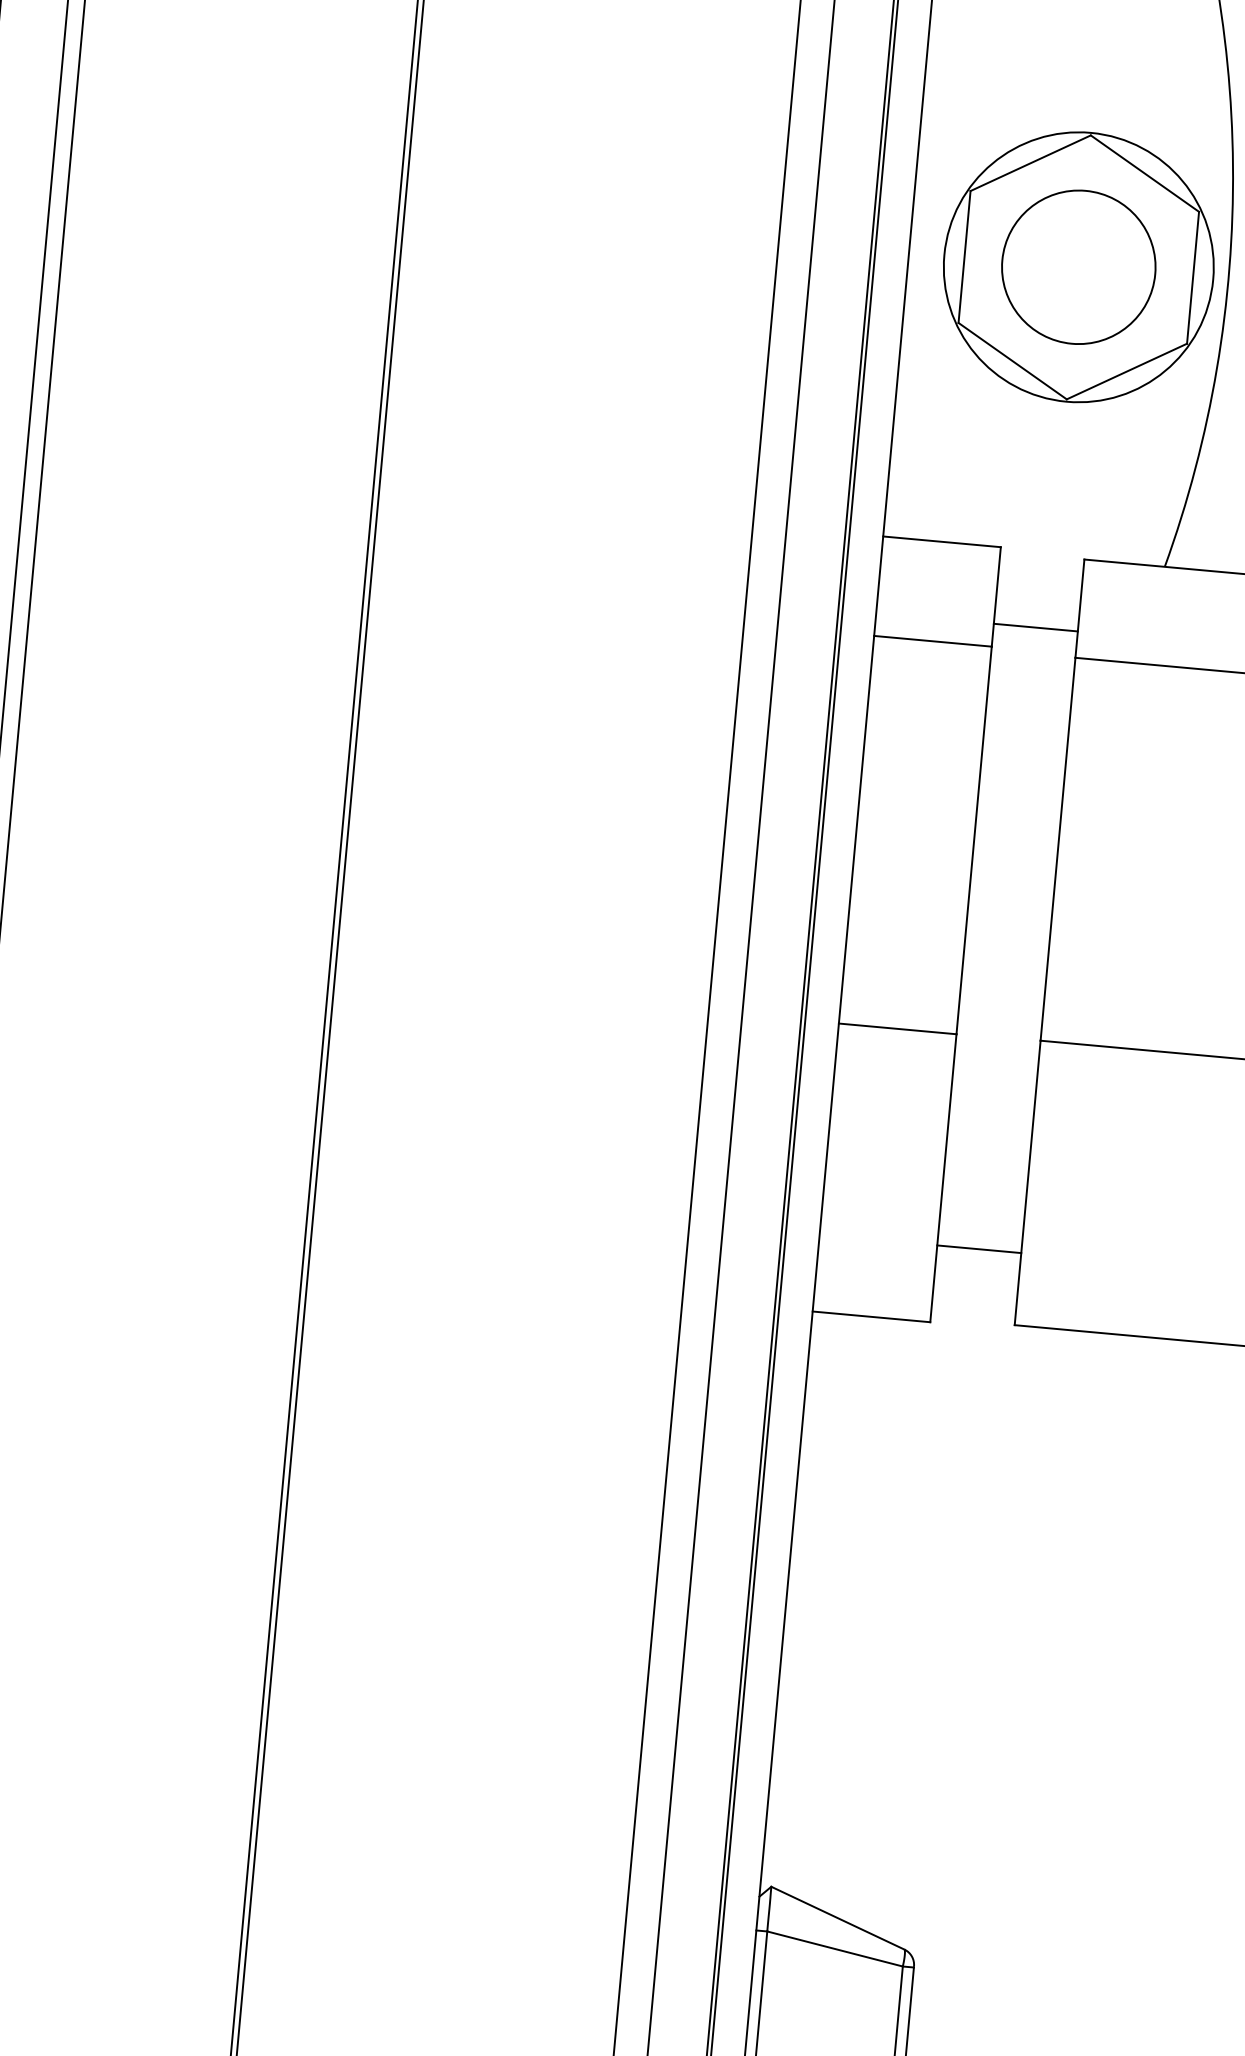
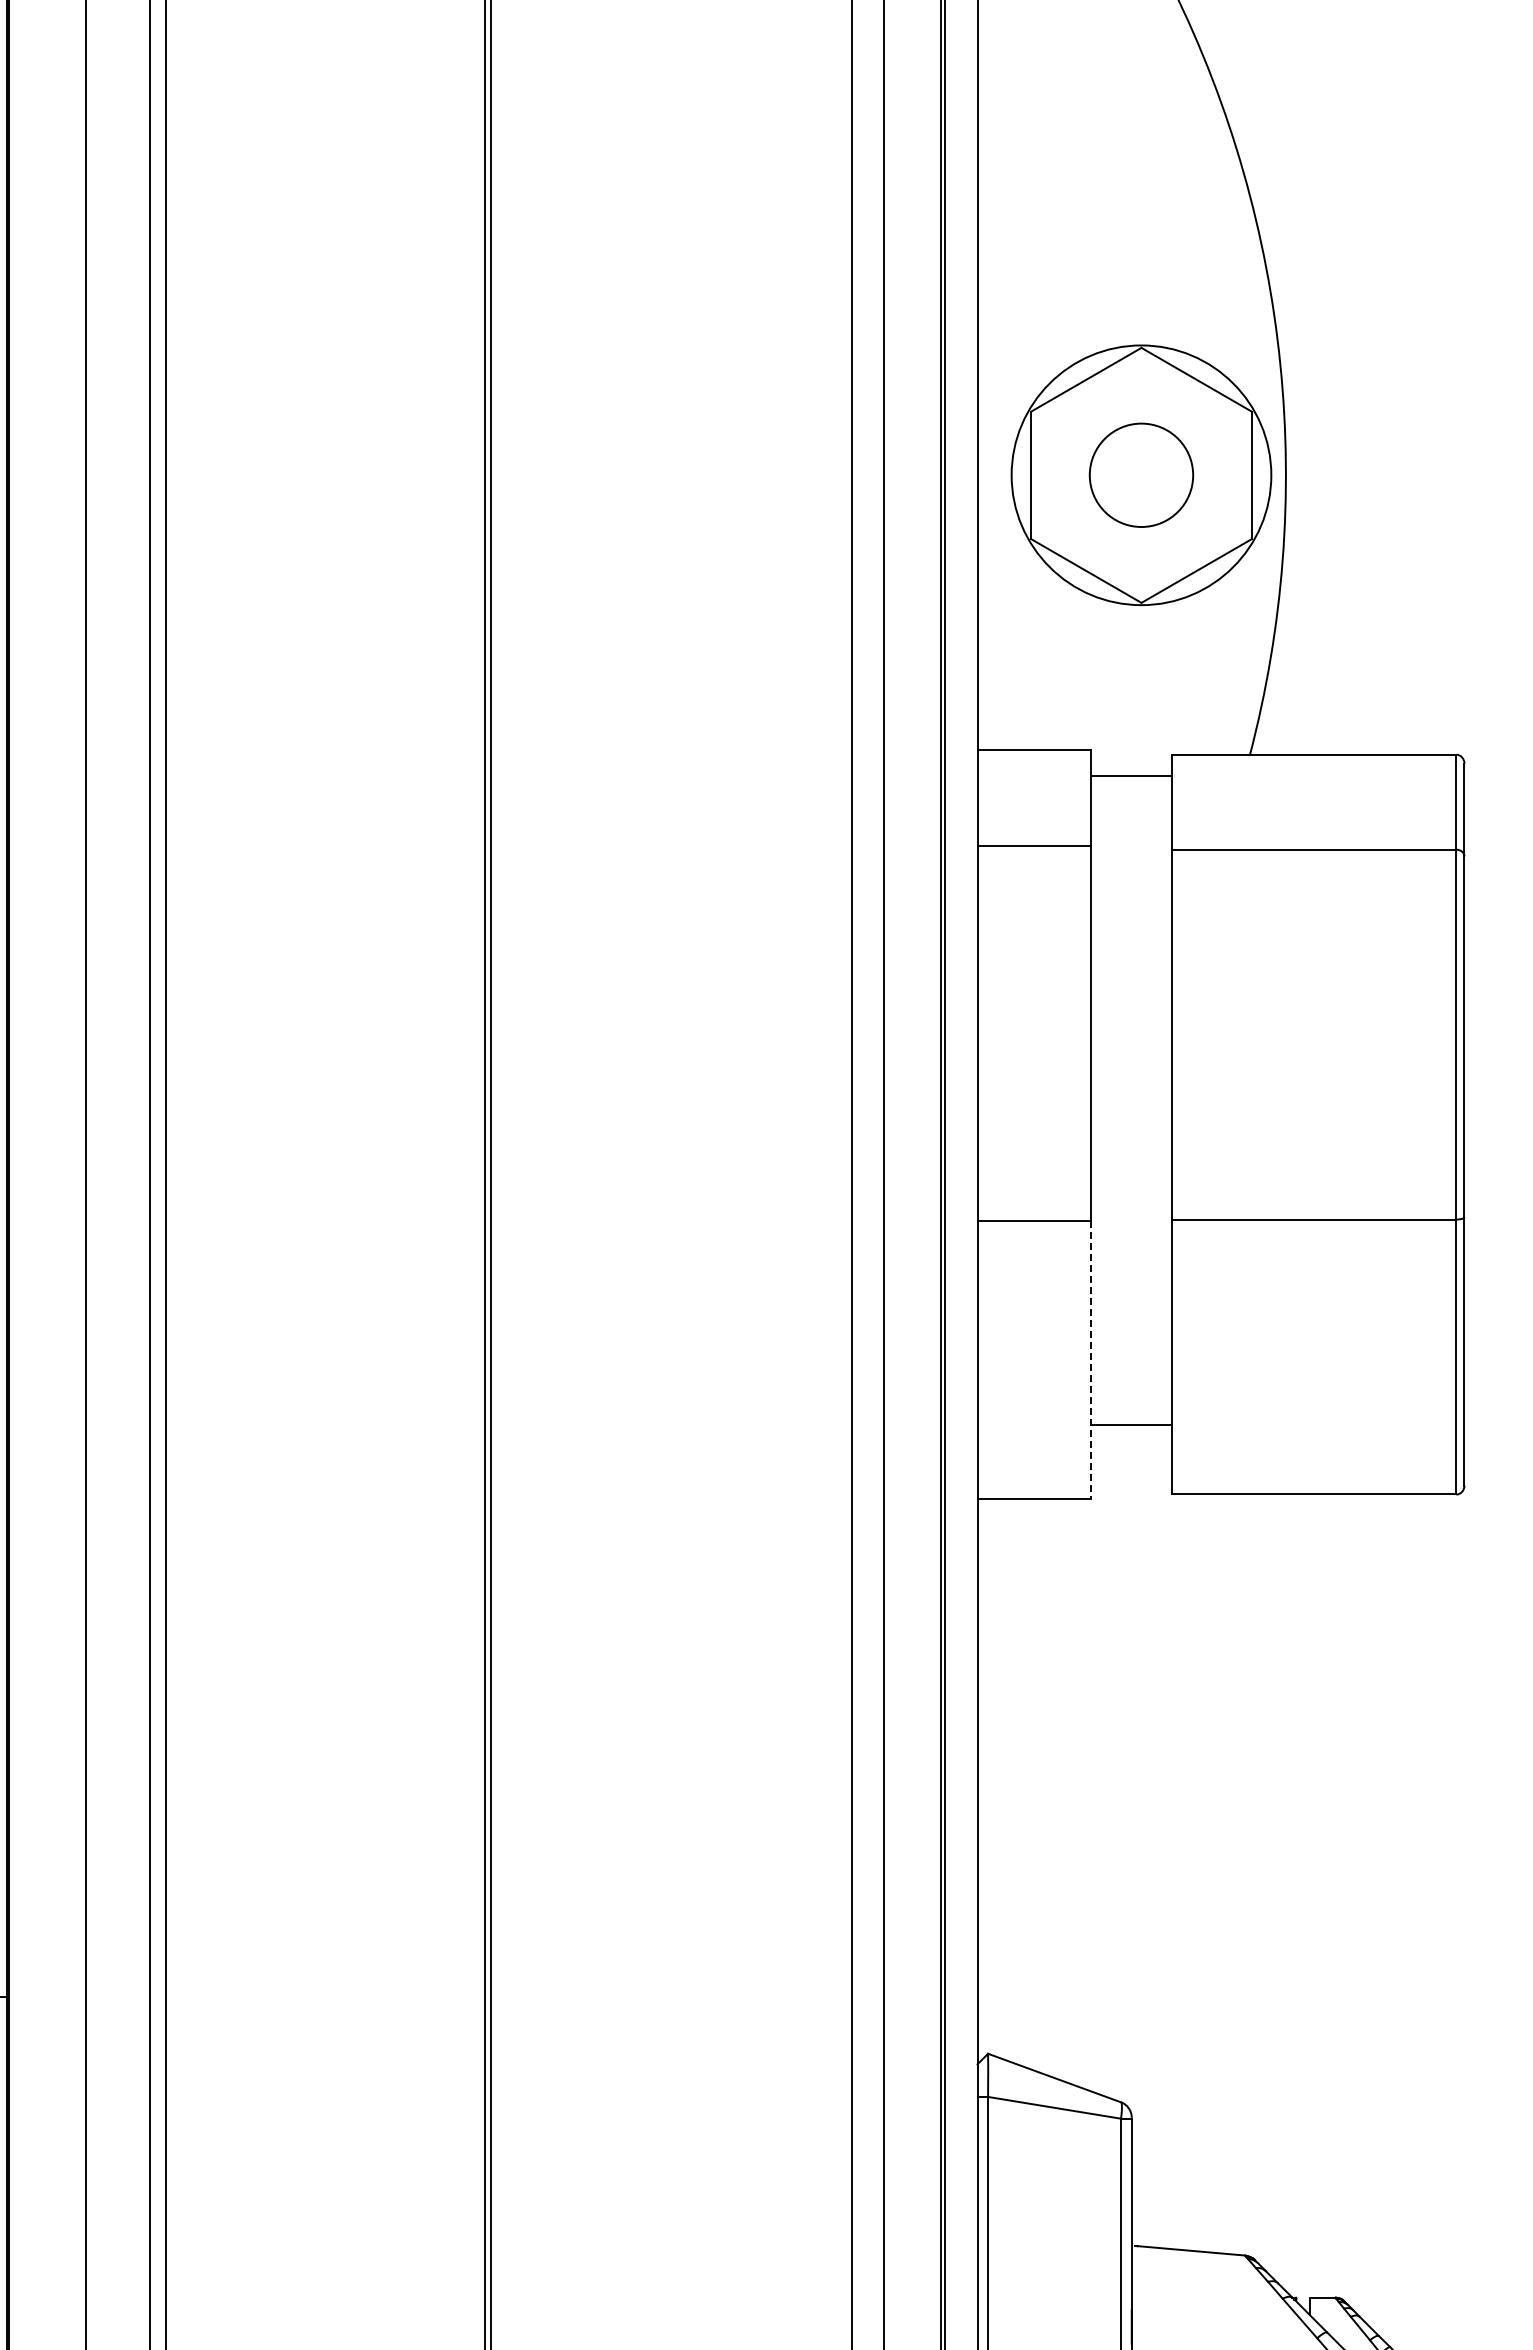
circle: (1078, 267) -> (1141, 475), size x0.7
line: (1035, 627) -> (1131, 776), moved
line: (943, 1178) -> (1091, 1360), solid -> dashed

